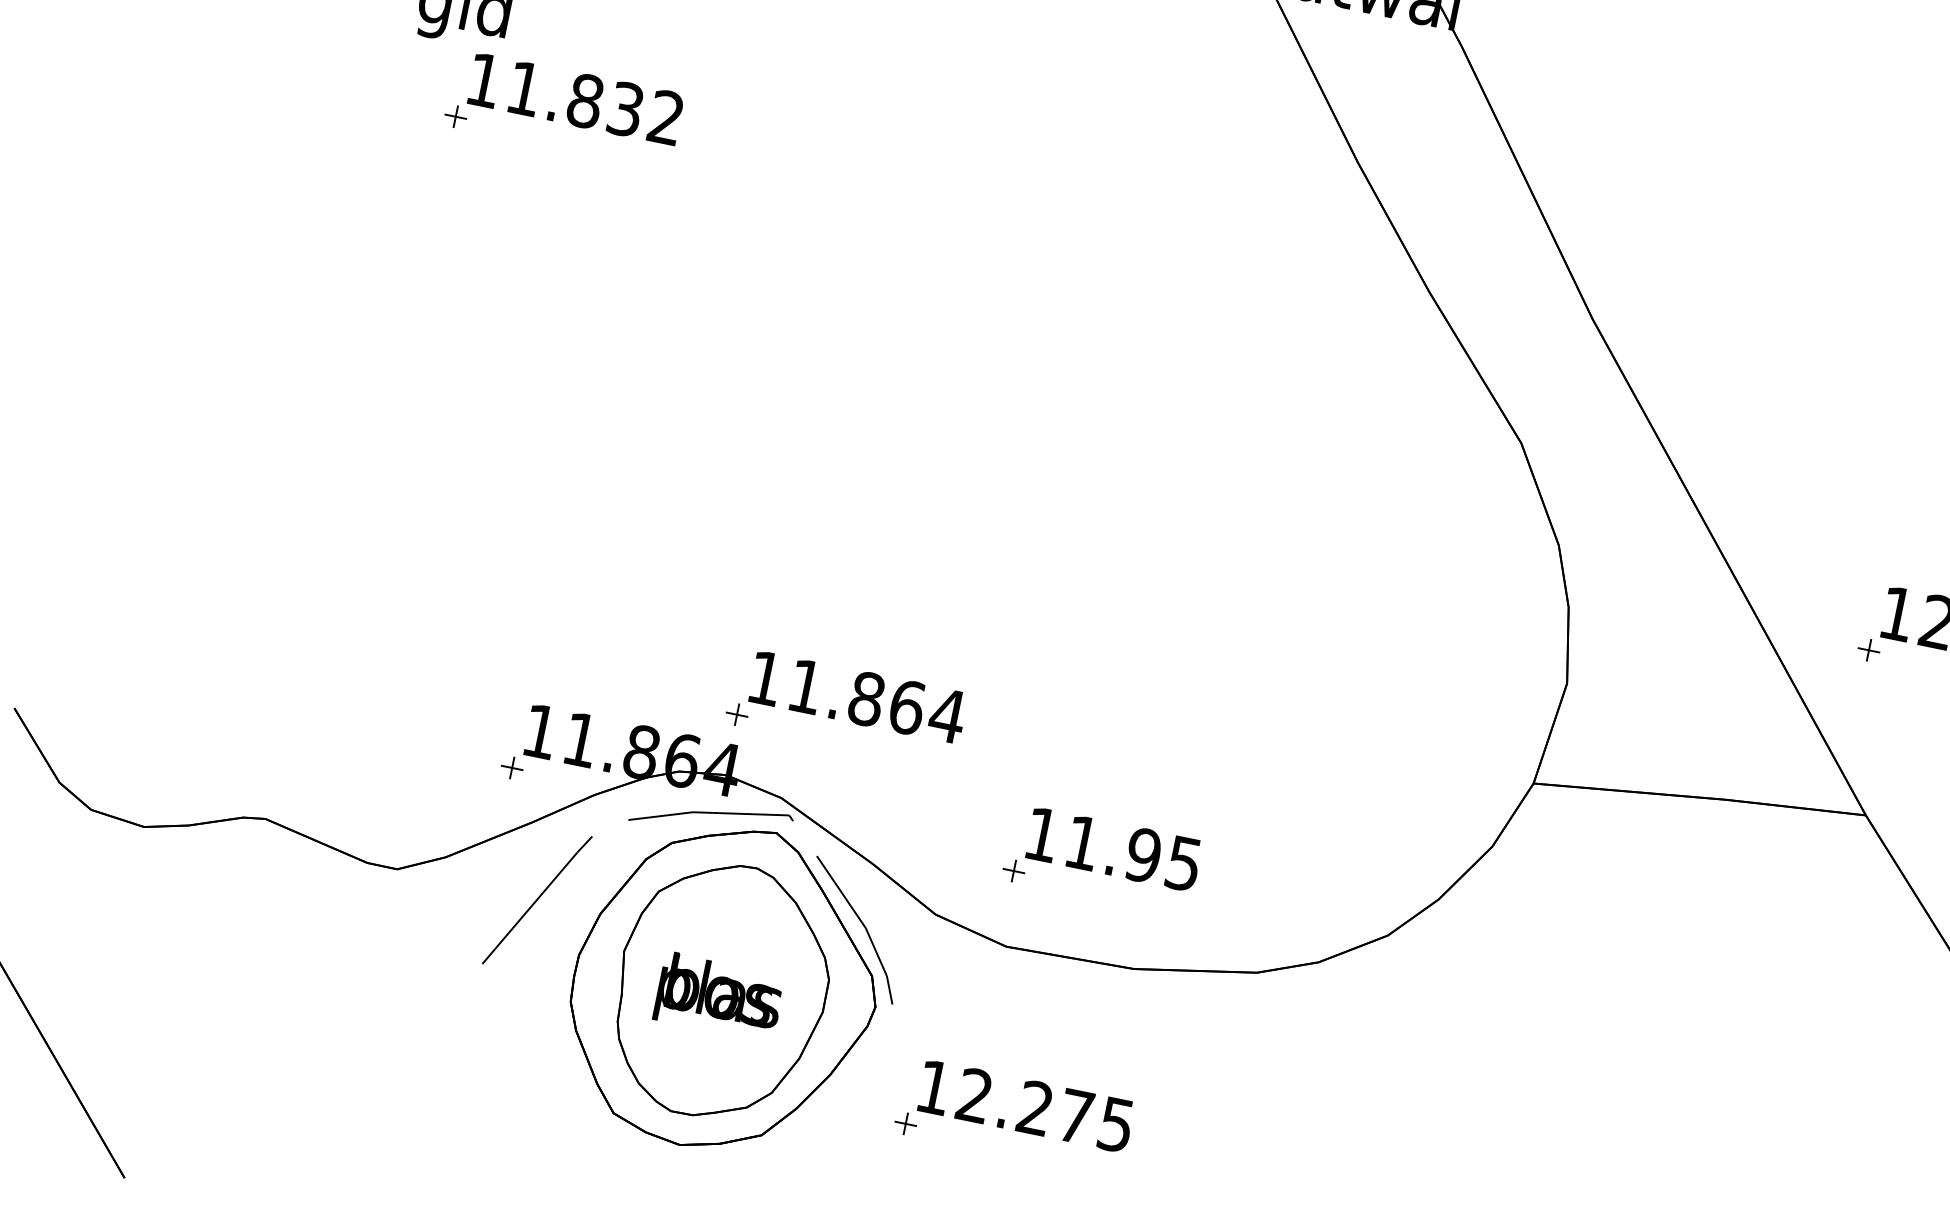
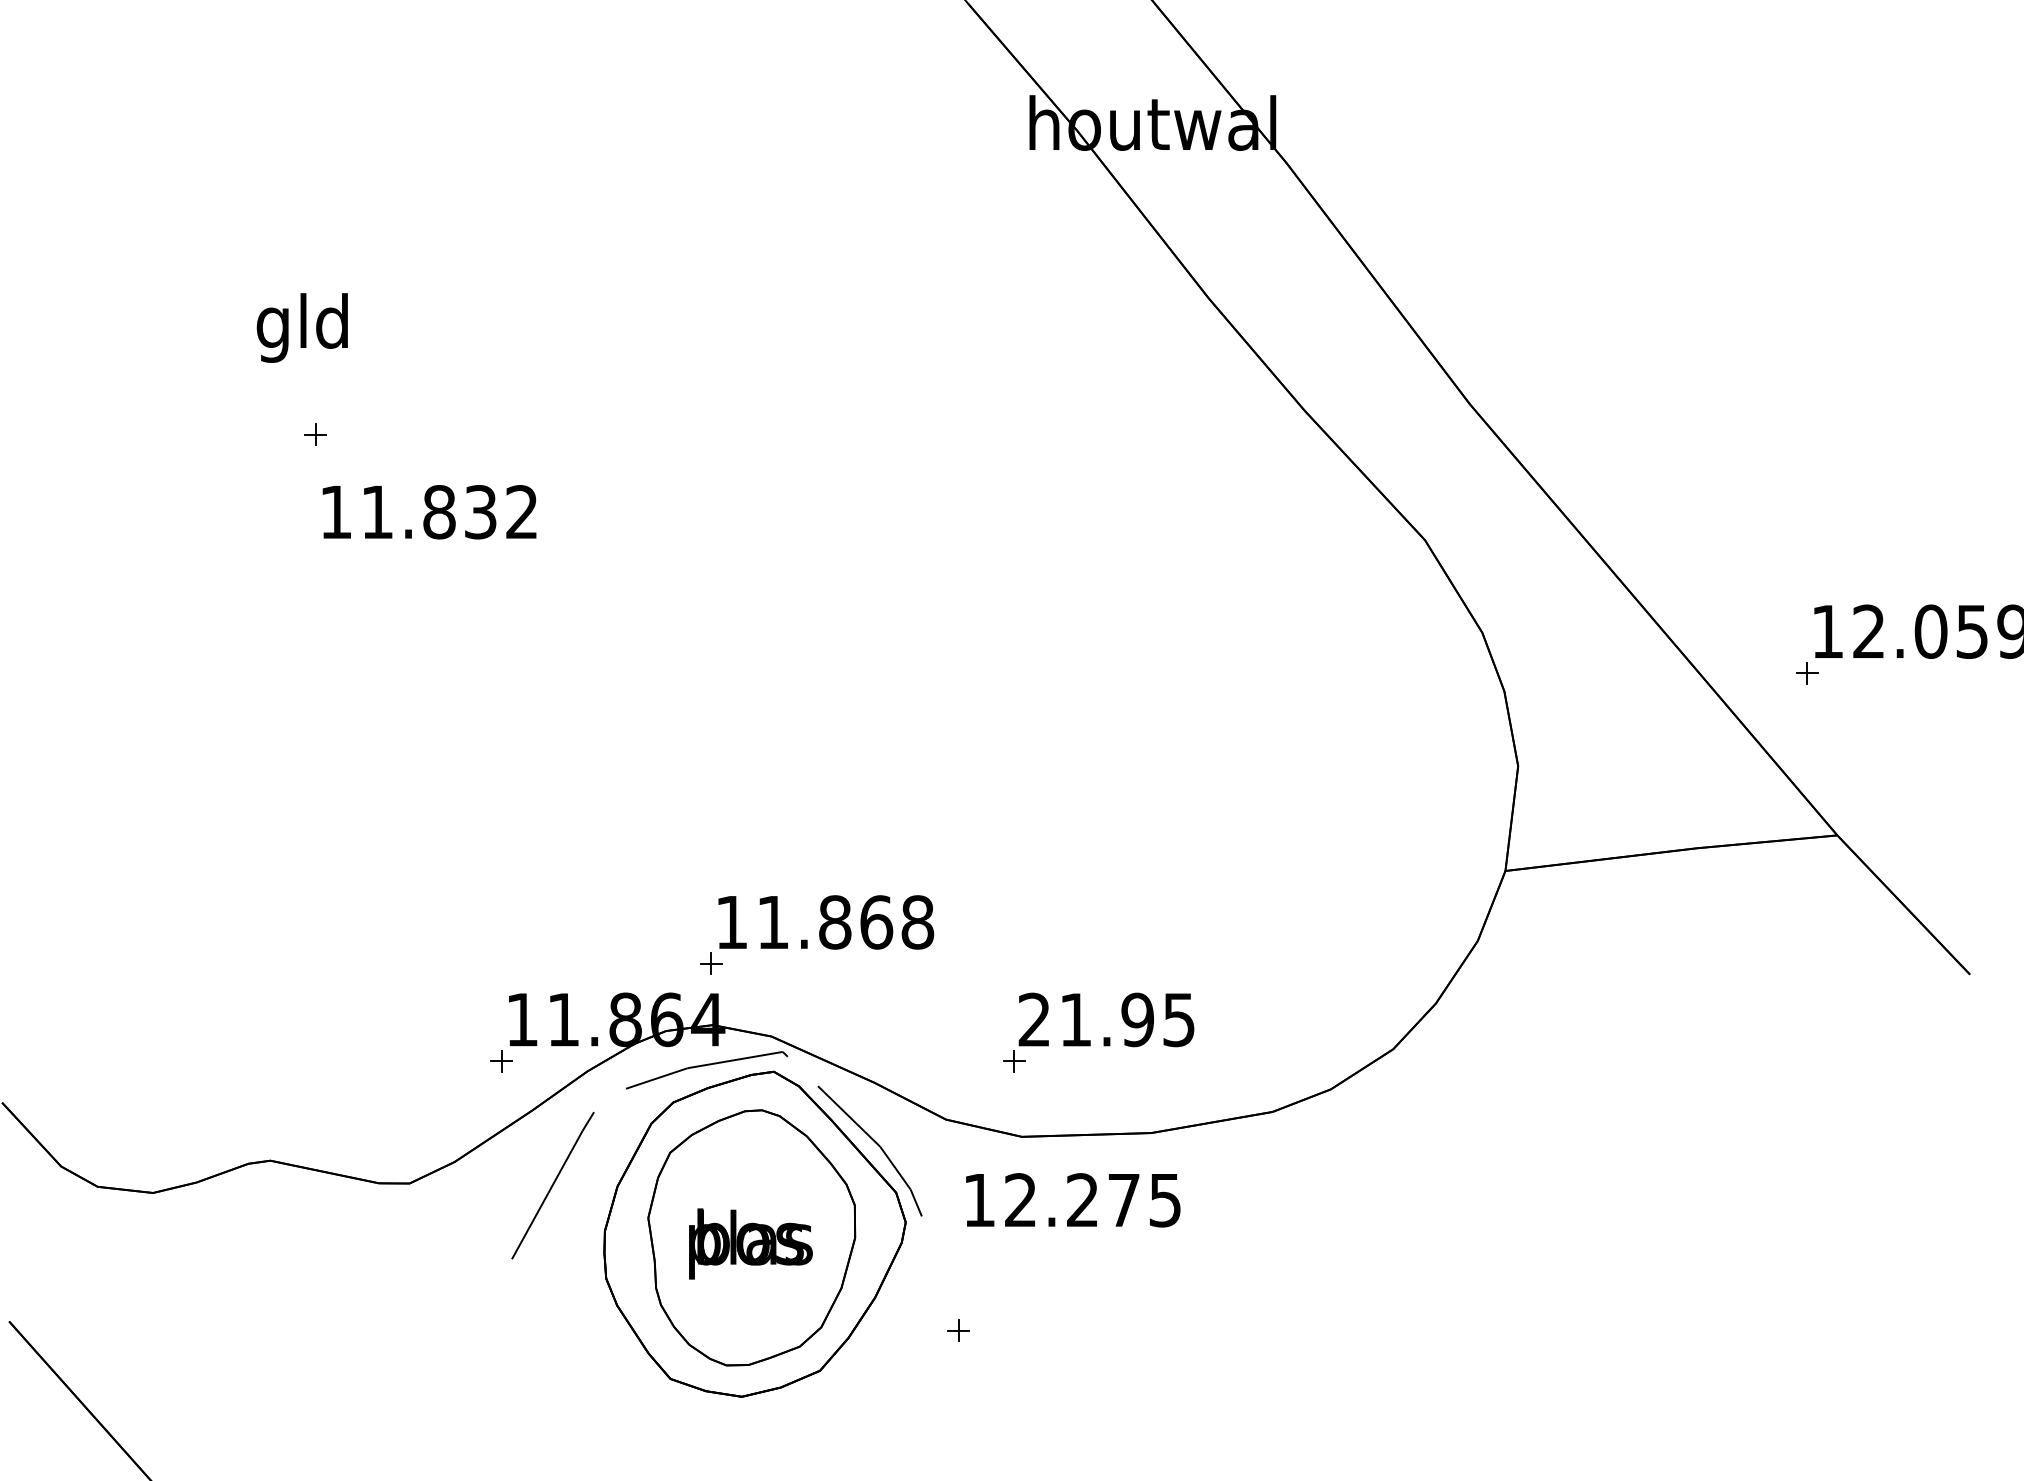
text: (575, 99) -> (429, 512), moved
text: (947, 715) -> (917, 922), 11.864 -> 11.868
text: (1041, 834) -> (1033, 1019), 11.95 -> 21.95
text: (1026, 1106) -> (1073, 1200), moved

